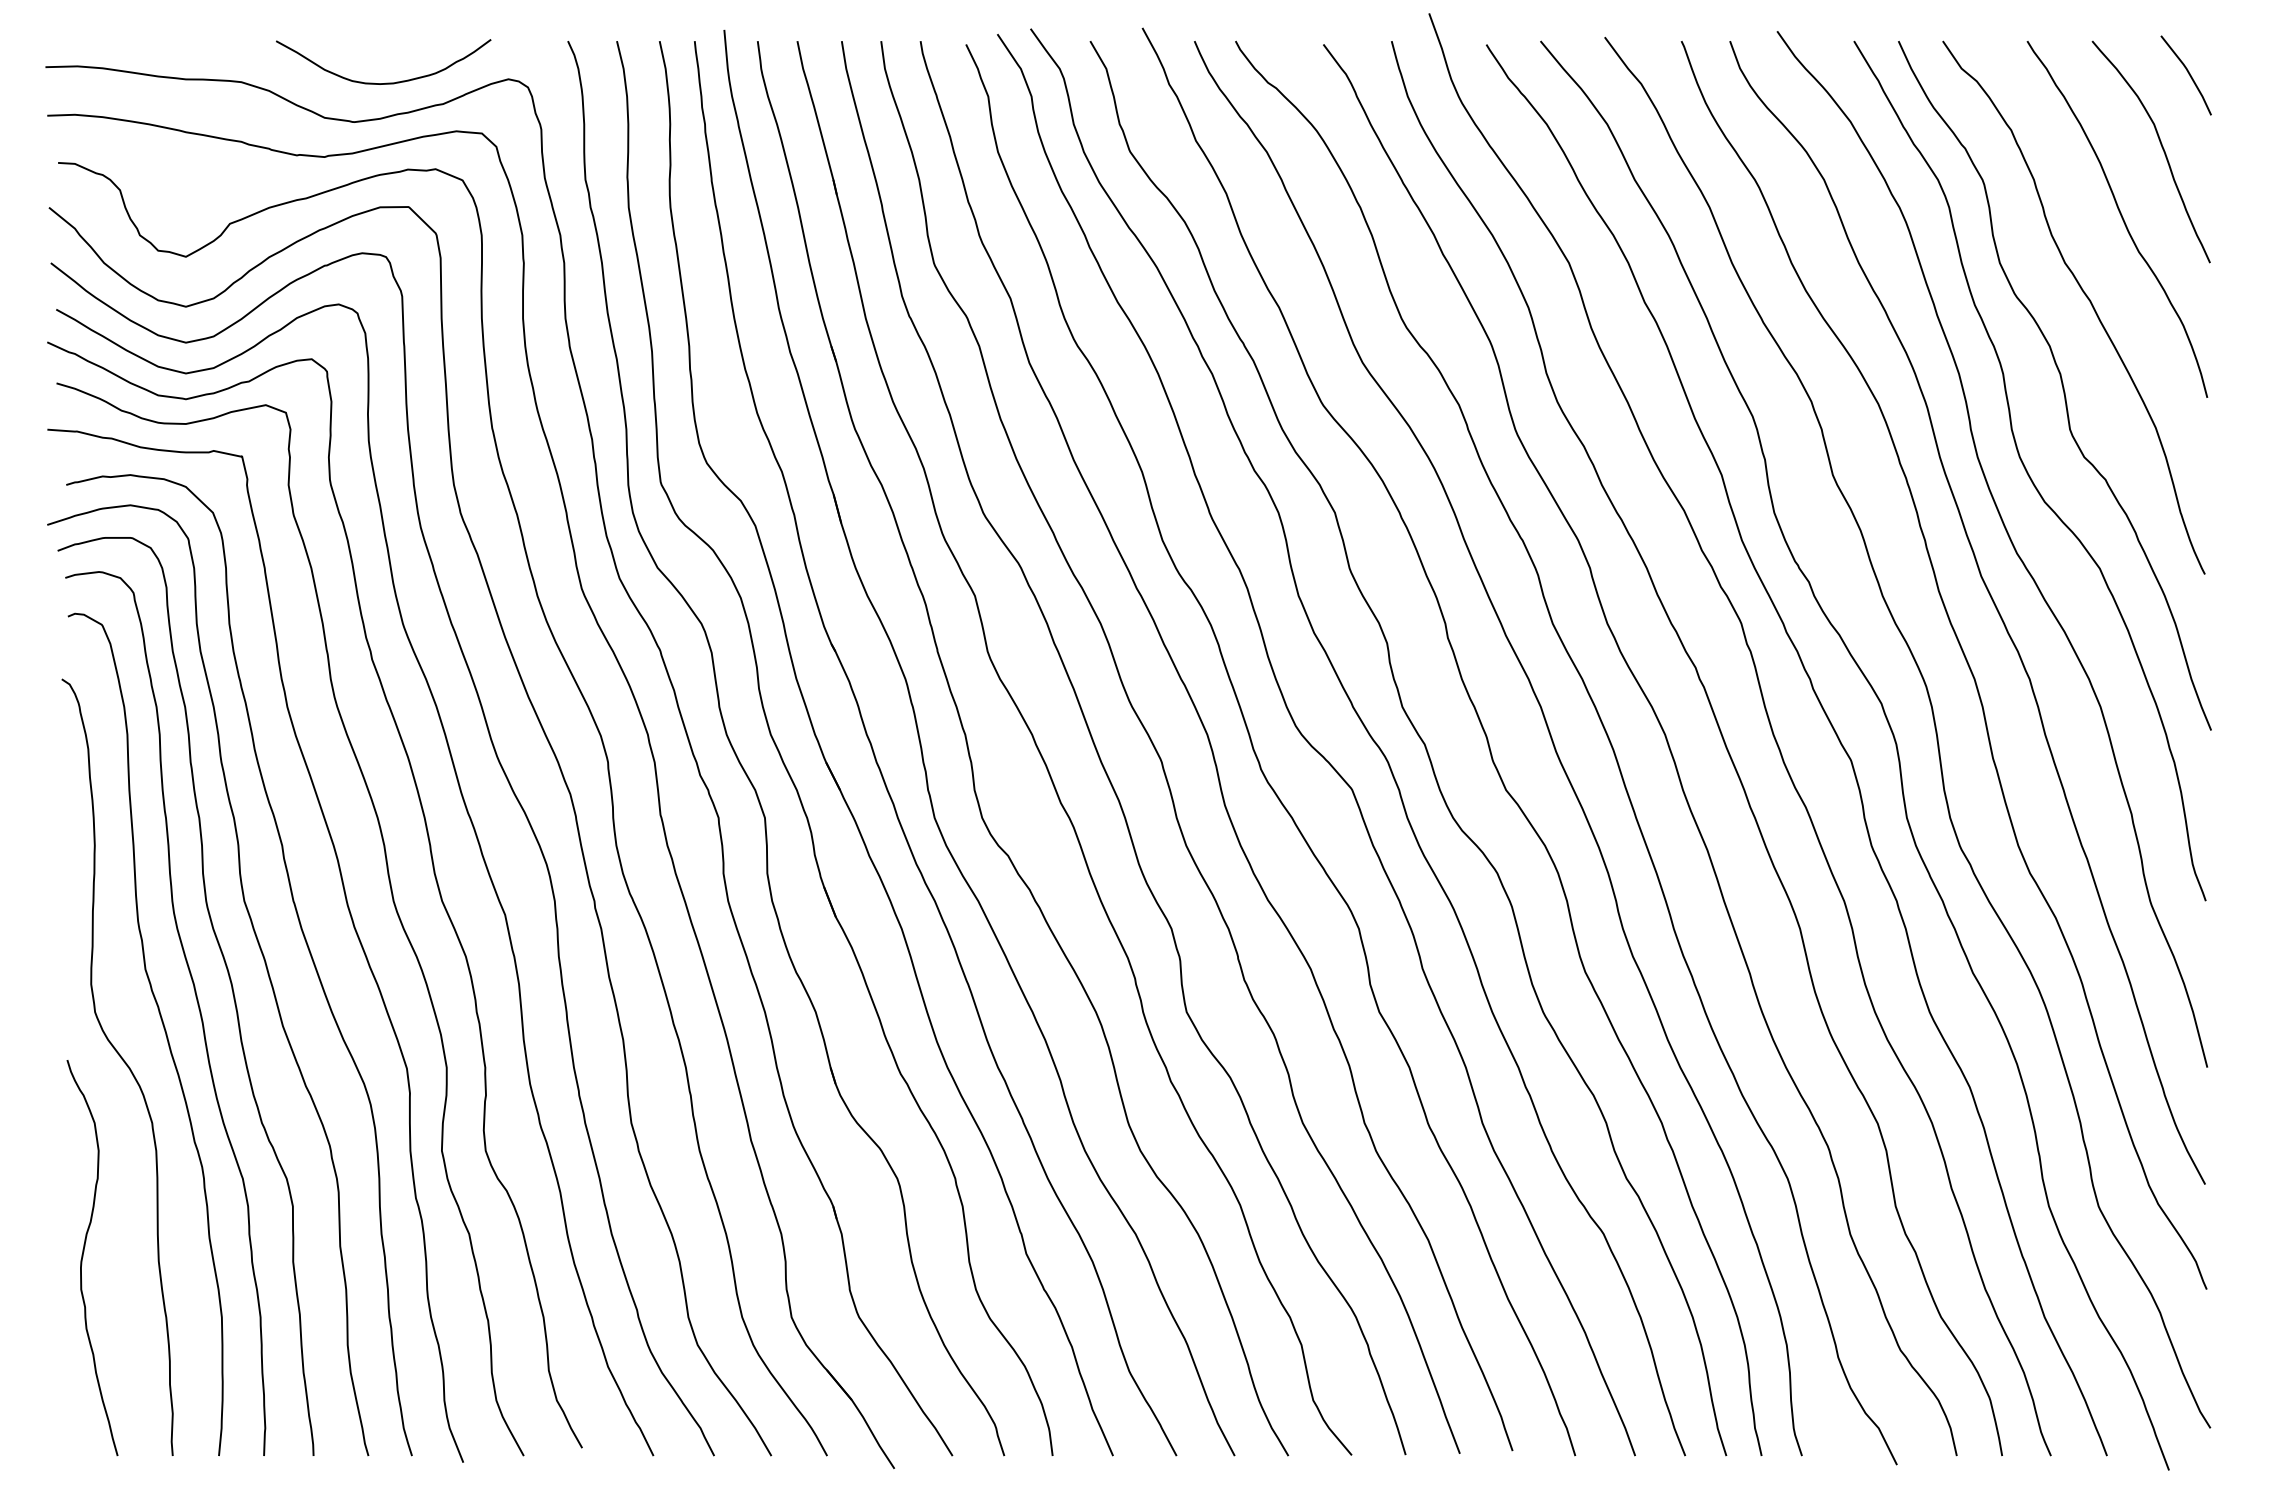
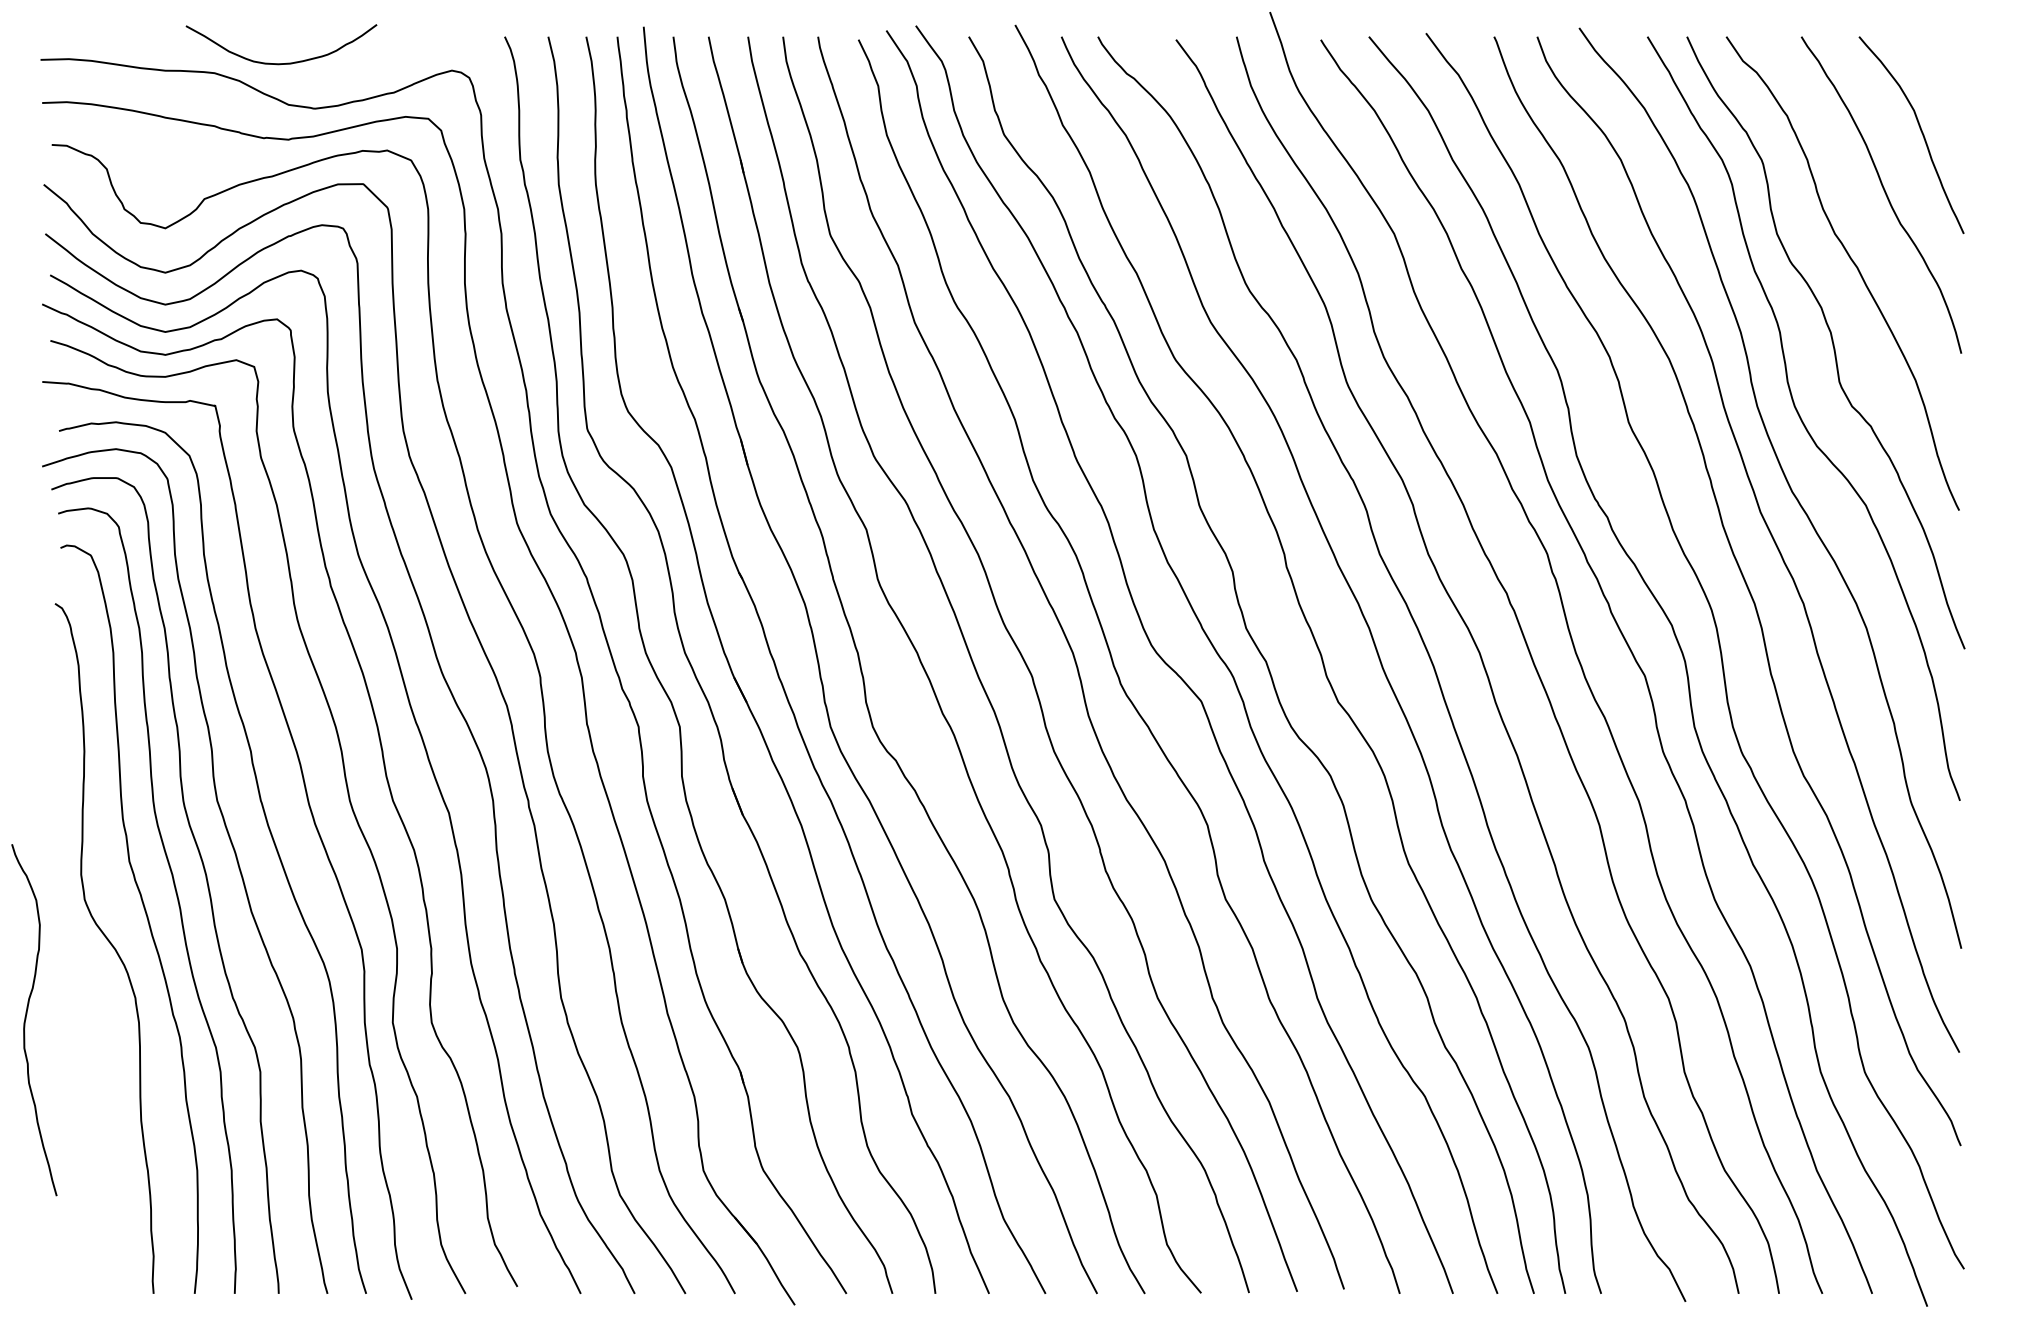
line: (2188, 74) -> (1944, 66), removed
curve: (386, 82) -> (284, 62), moved
curve: (83, 1257) -> (26, 1019), moved

